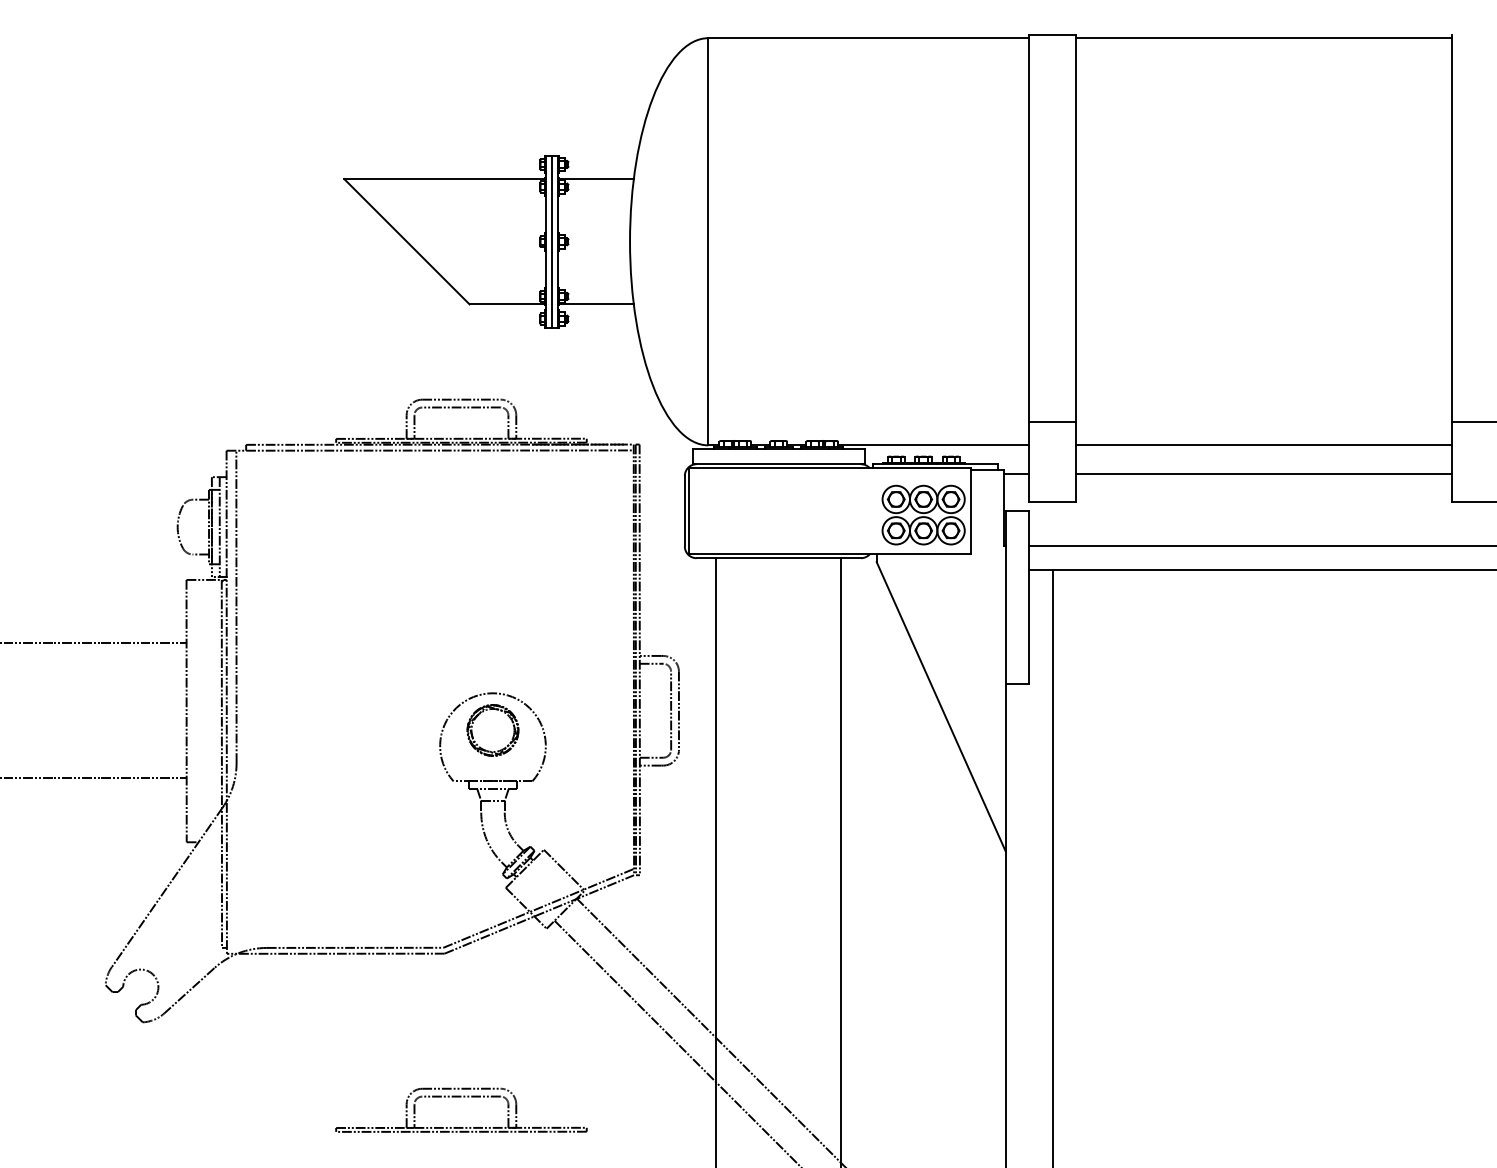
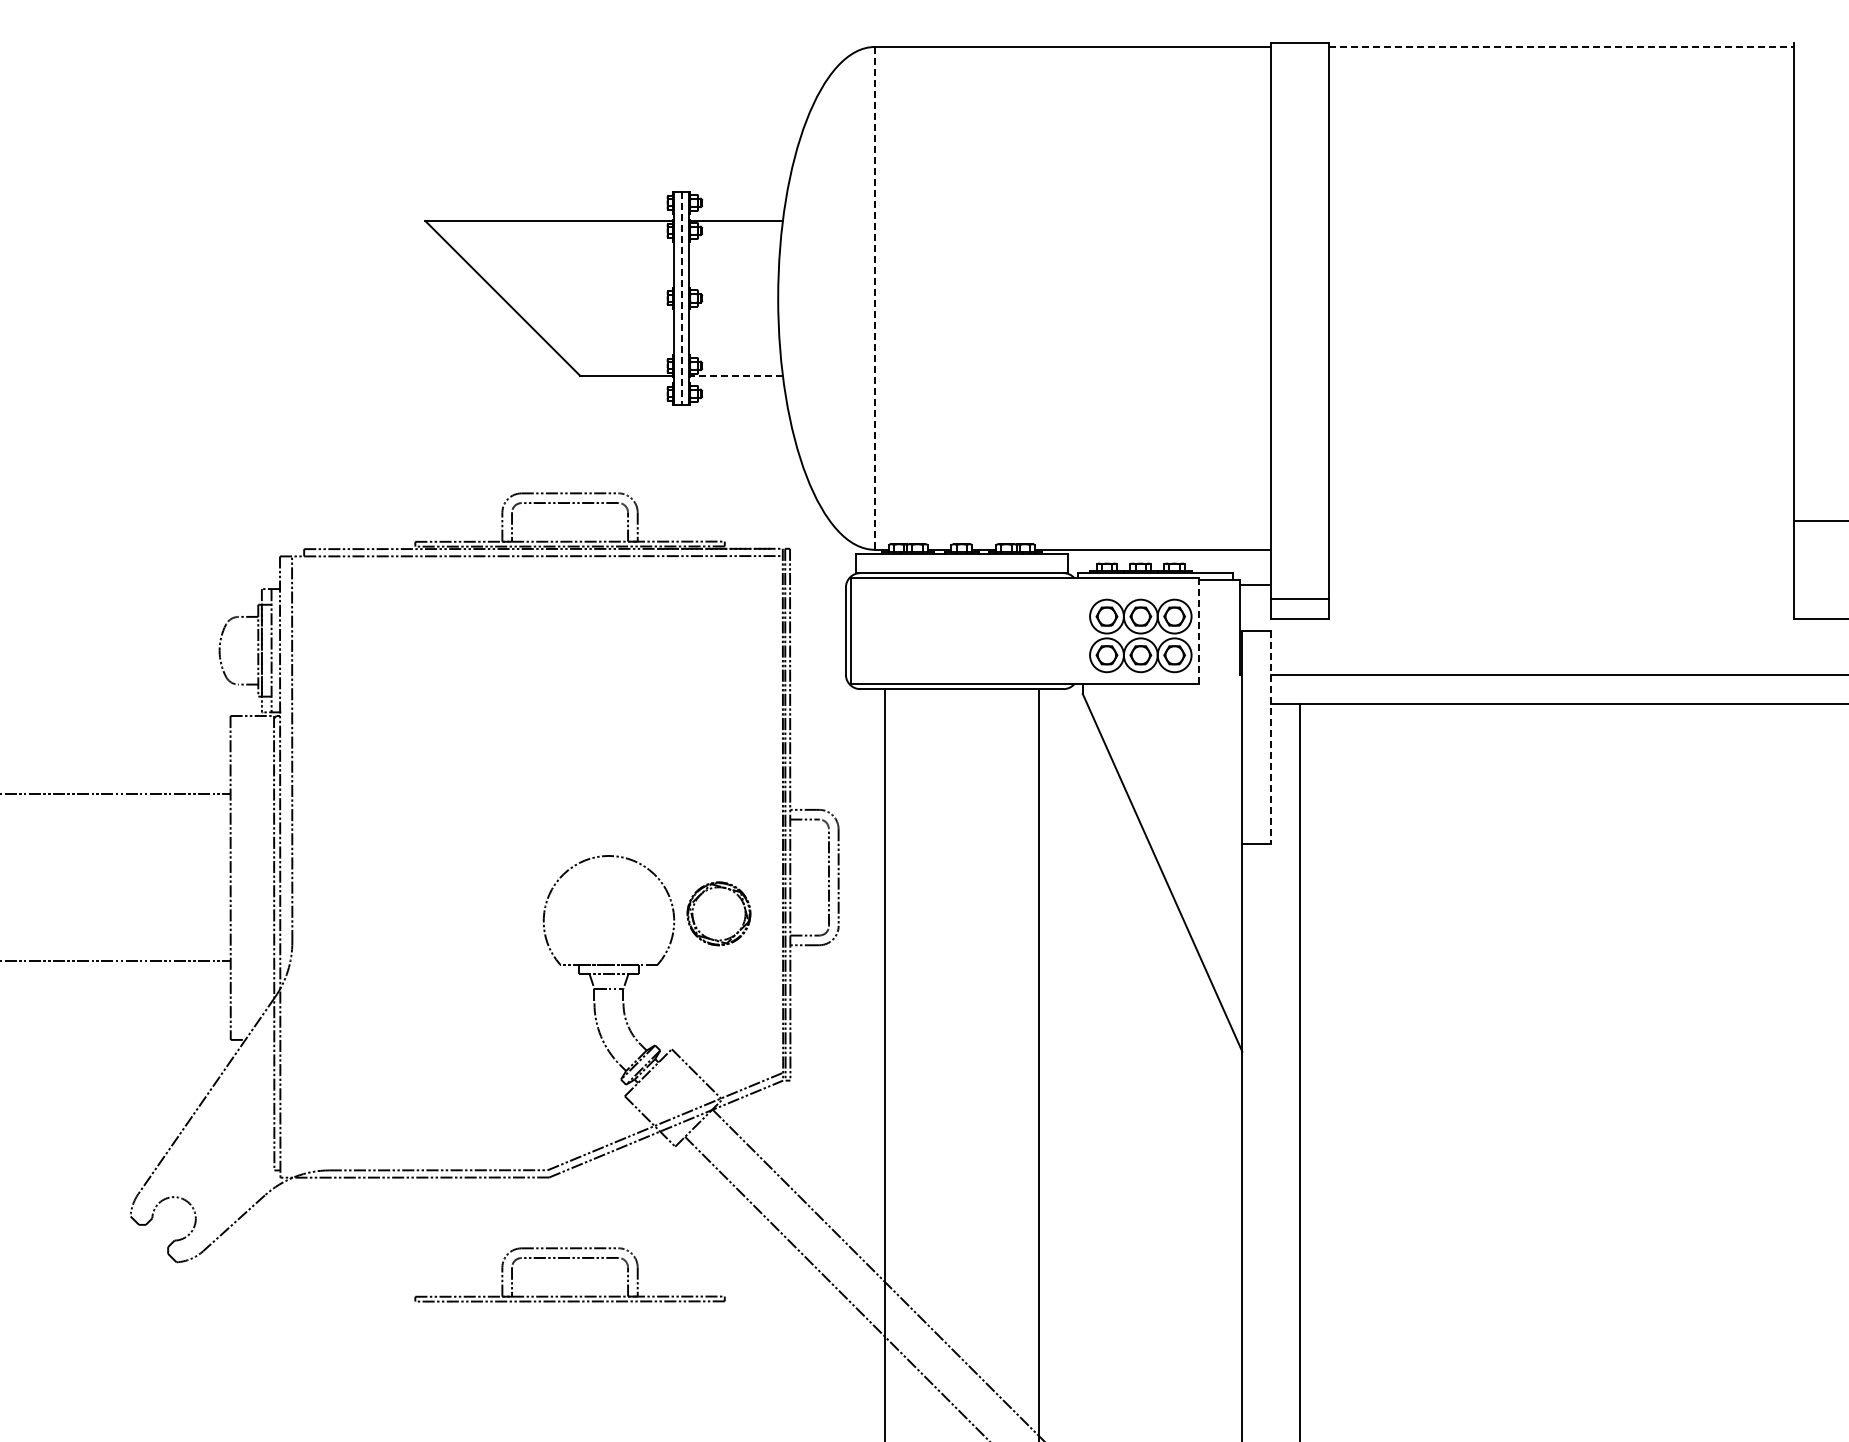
line: (1264, 38) -> (1561, 47), solid -> dashed
line: (551, 241) -> (681, 298), solid -> dashed
line: (708, 241) -> (874, 298), solid -> dashed
line: (595, 304) -> (735, 375), solid -> dashed
line: (1052, 421) -> (1300, 598), moved
line: (1264, 445) -> (1561, 549), removed
line: (1264, 474) -> (1561, 585), removed
line: (970, 511) -> (1198, 631), solid -> dashed
line: (1029, 597) -> (1271, 737), solid -> dashed
part: (492, 730) -> (718, 913), moved
part: (461, 1097) -> (569, 1258), moved

